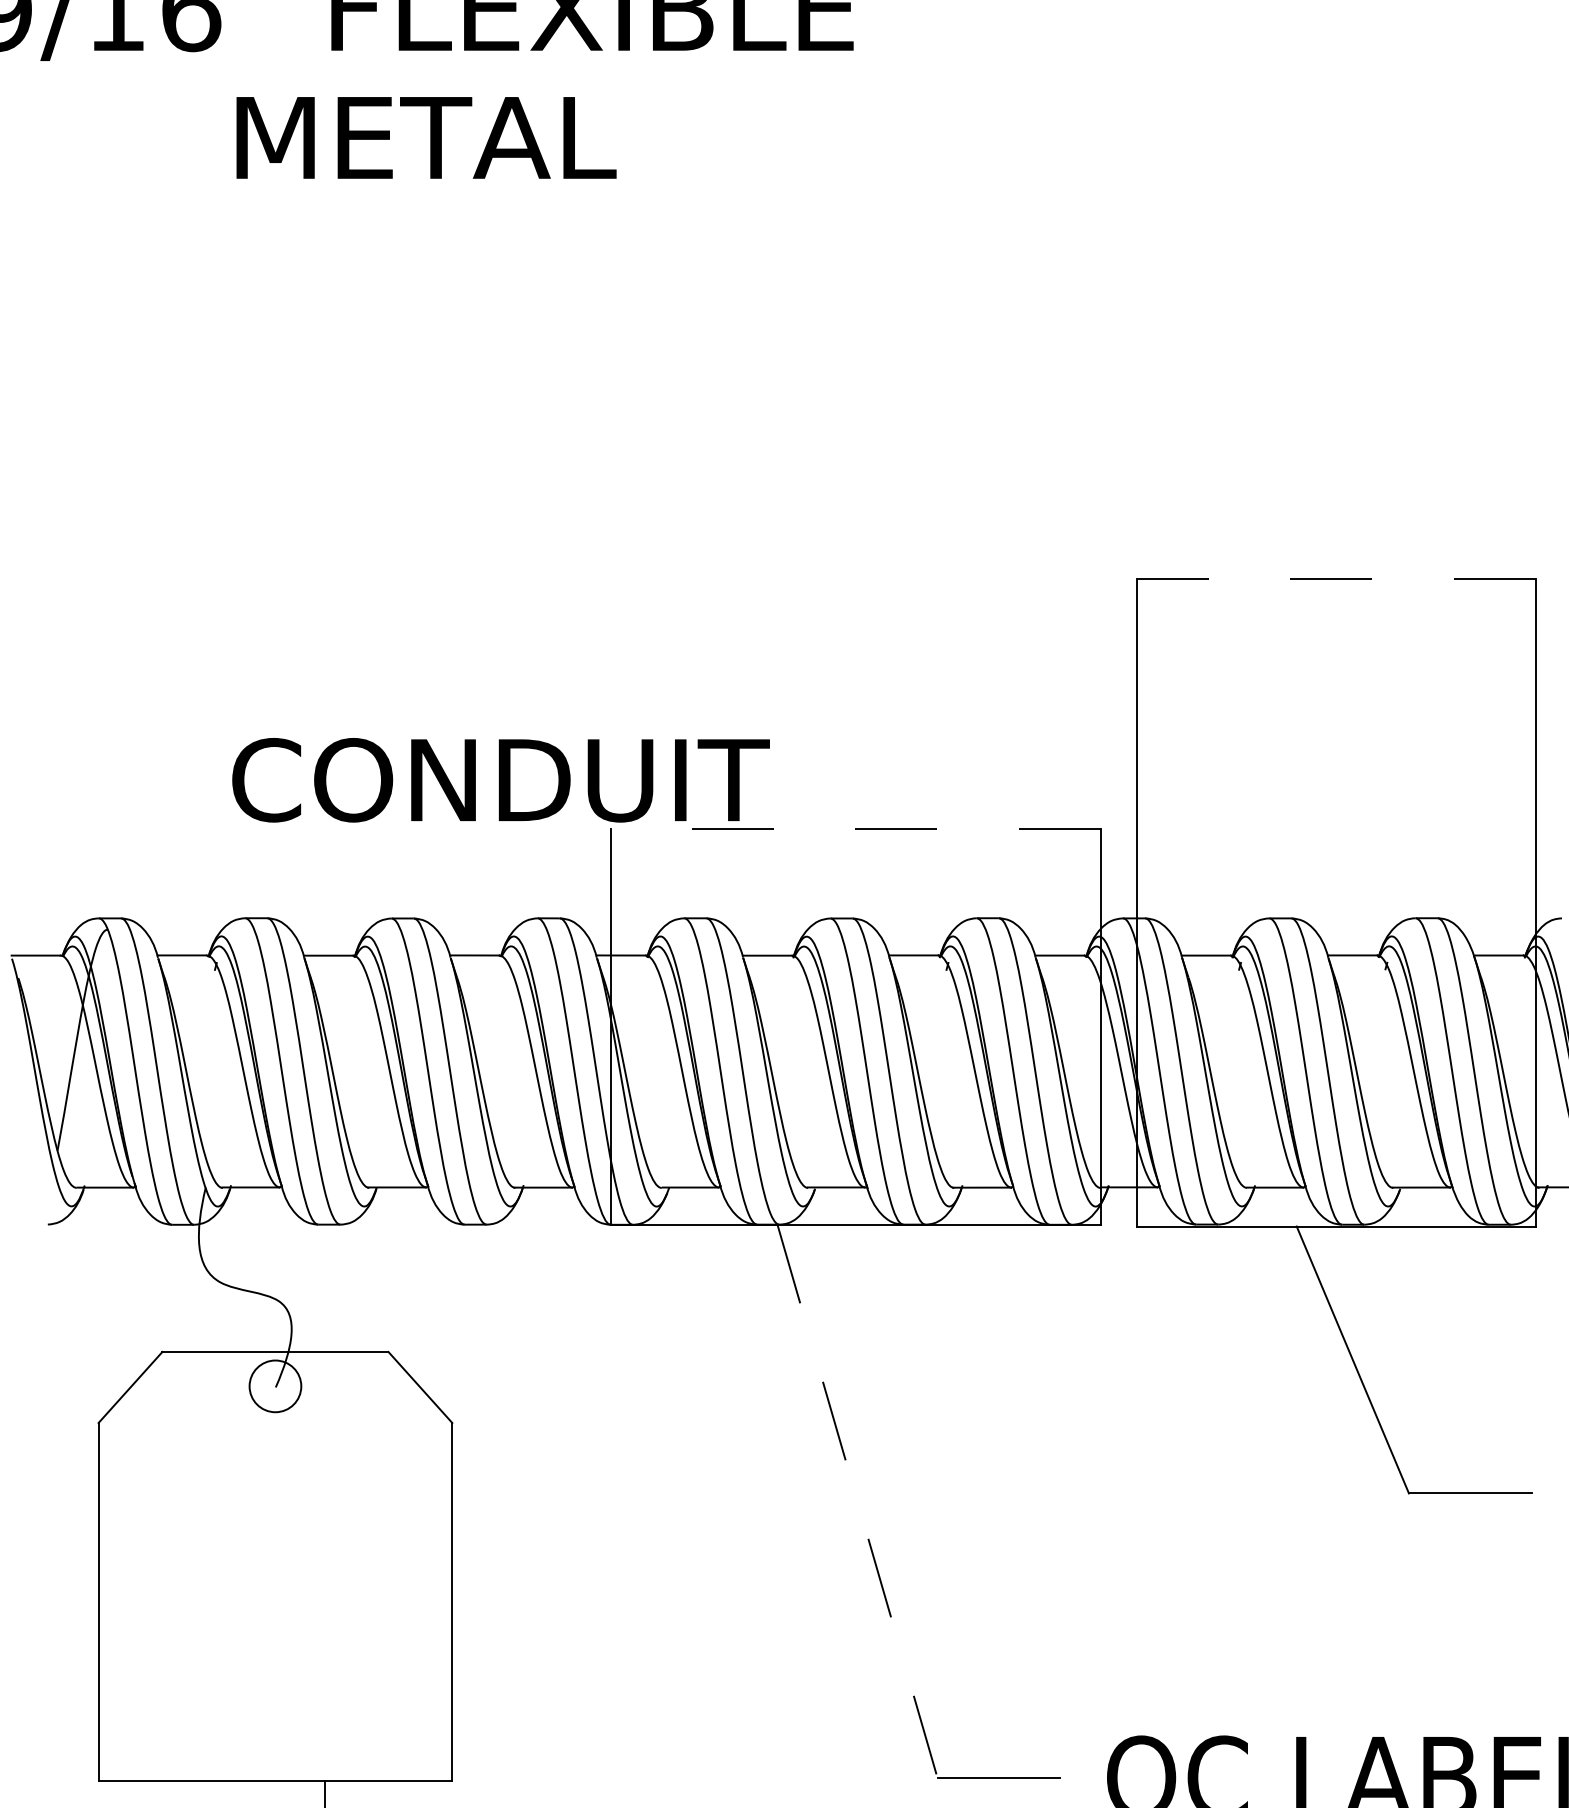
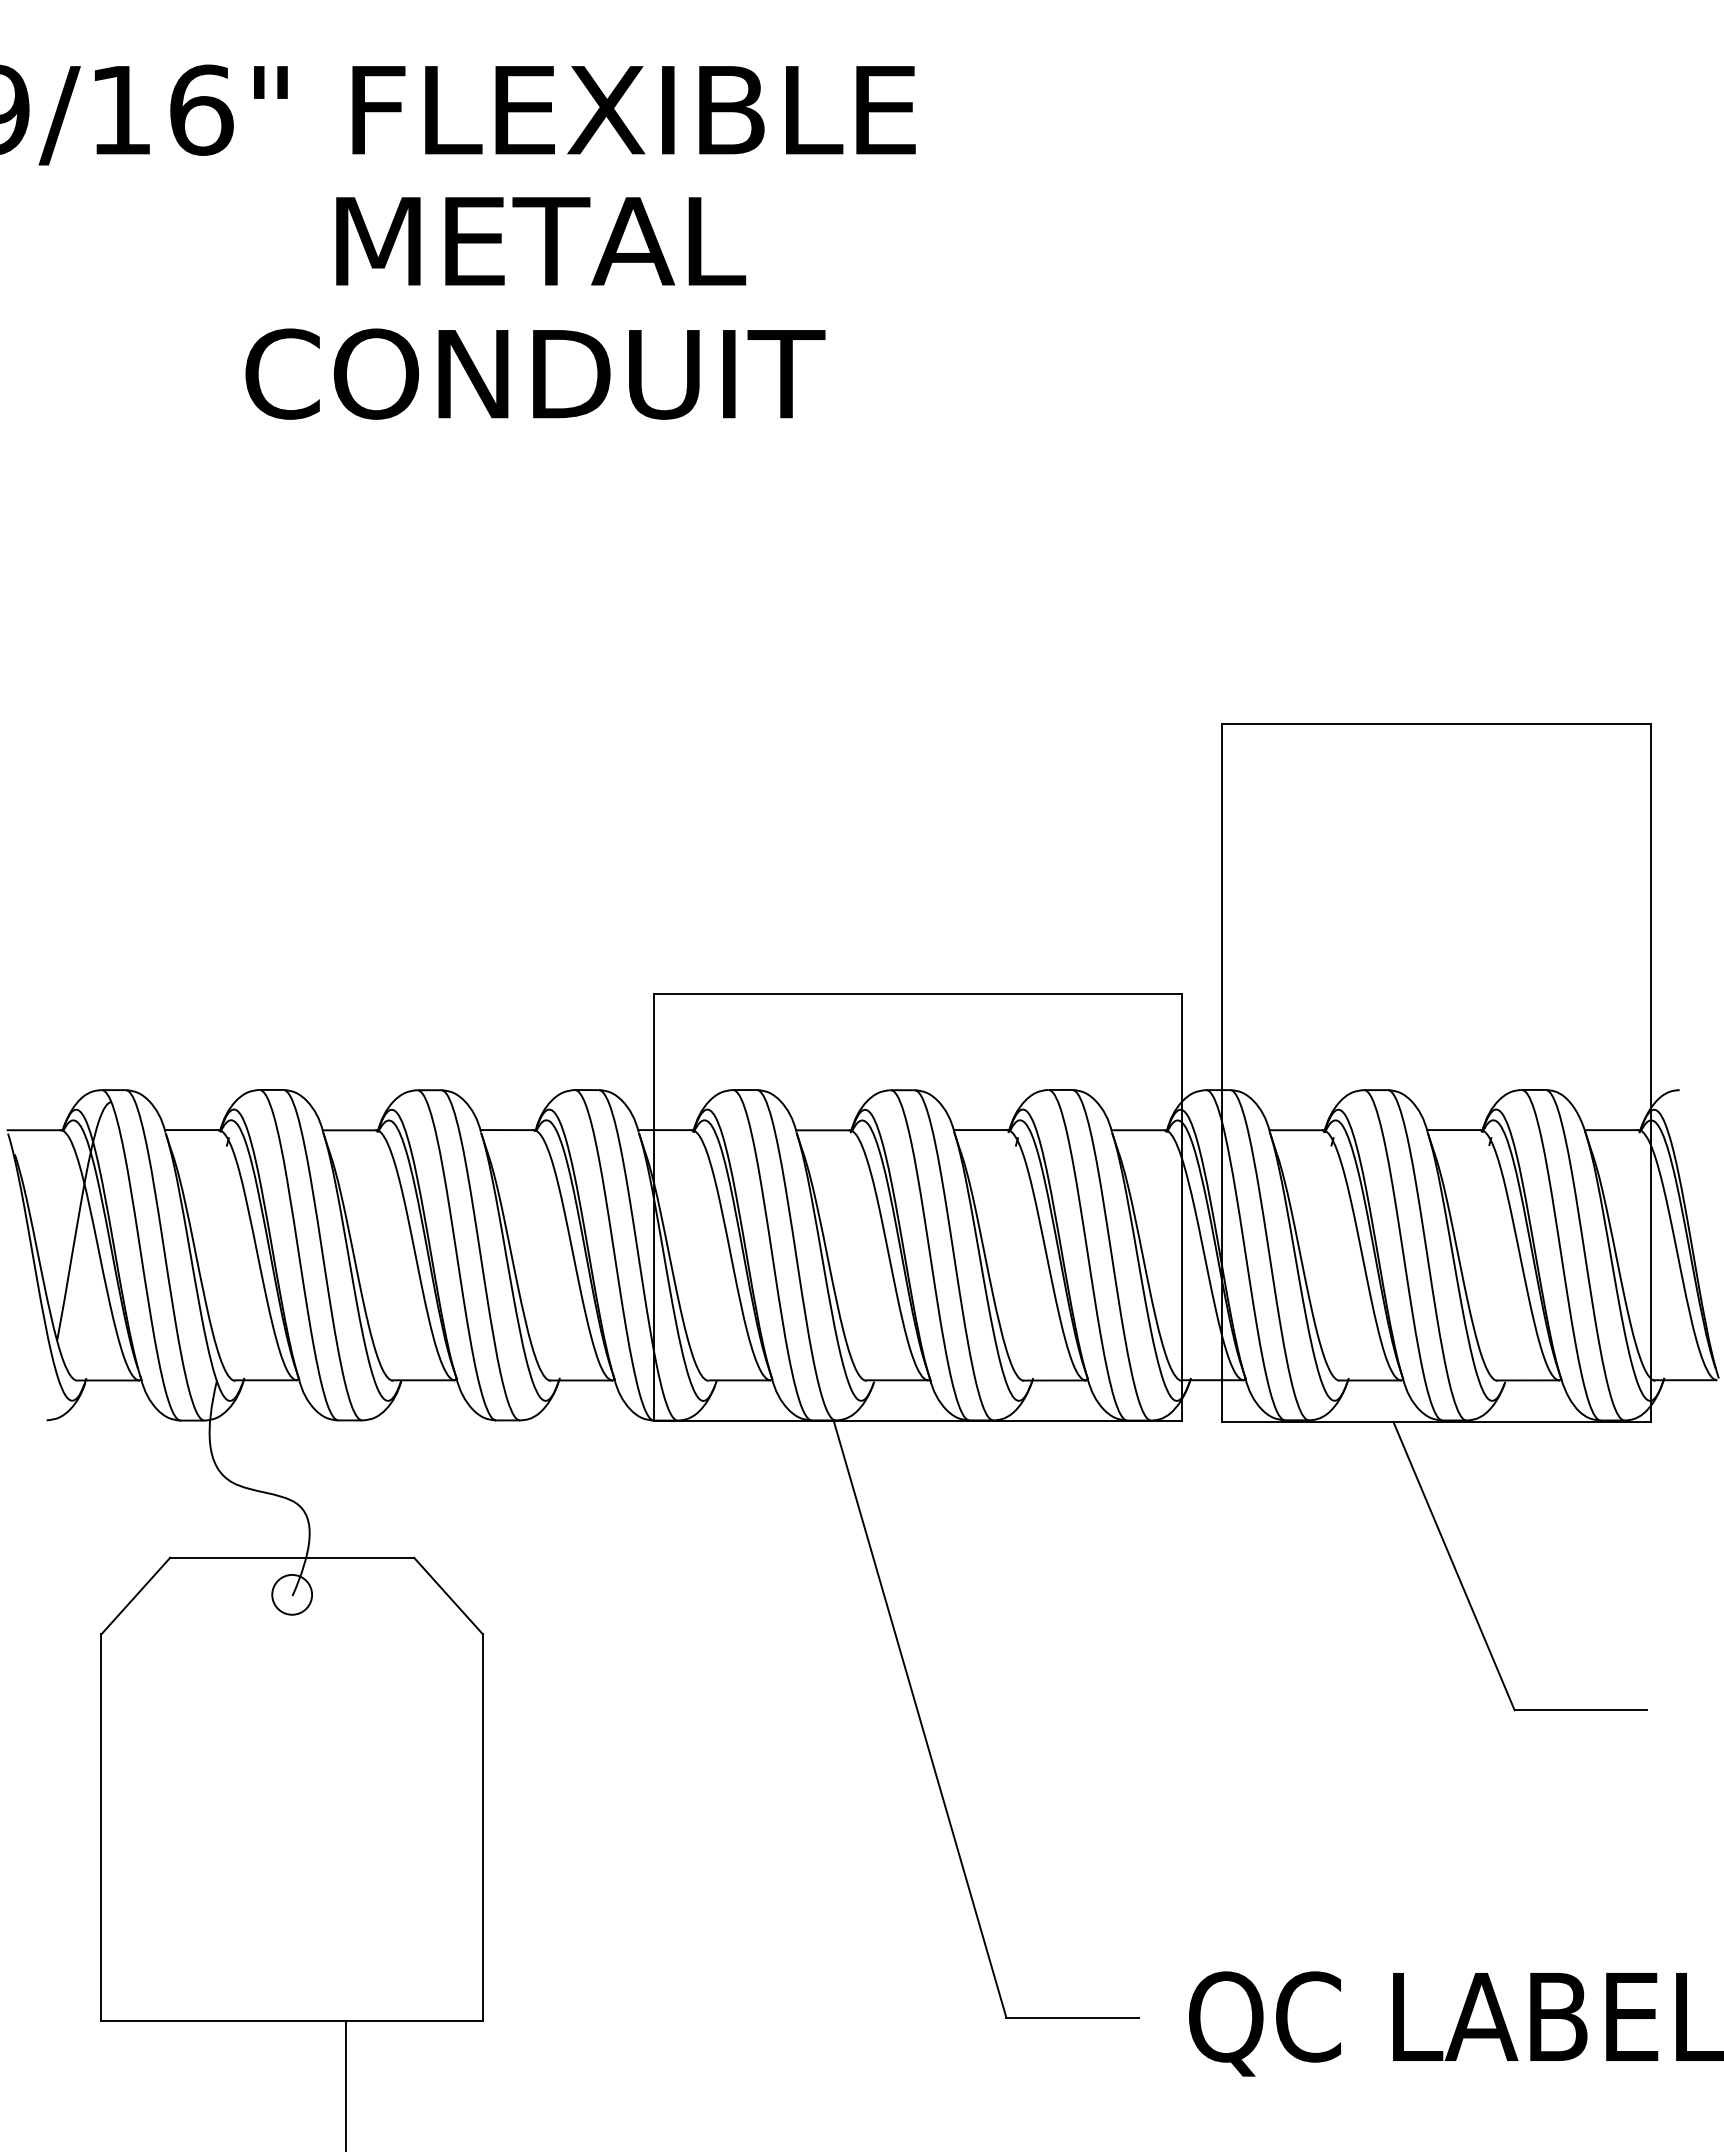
text: (426, 138) -> (541, 241), moved
line: (1336, 578) -> (1436, 723), dashed -> solid
text: (501, 779) -> (535, 373), moved
line: (856, 828) -> (918, 993), dashed -> solid
circle: (275, 1386) -> (292, 1594), size x0.71
line: (858, 1501) -> (920, 1719), dashed -> solid

